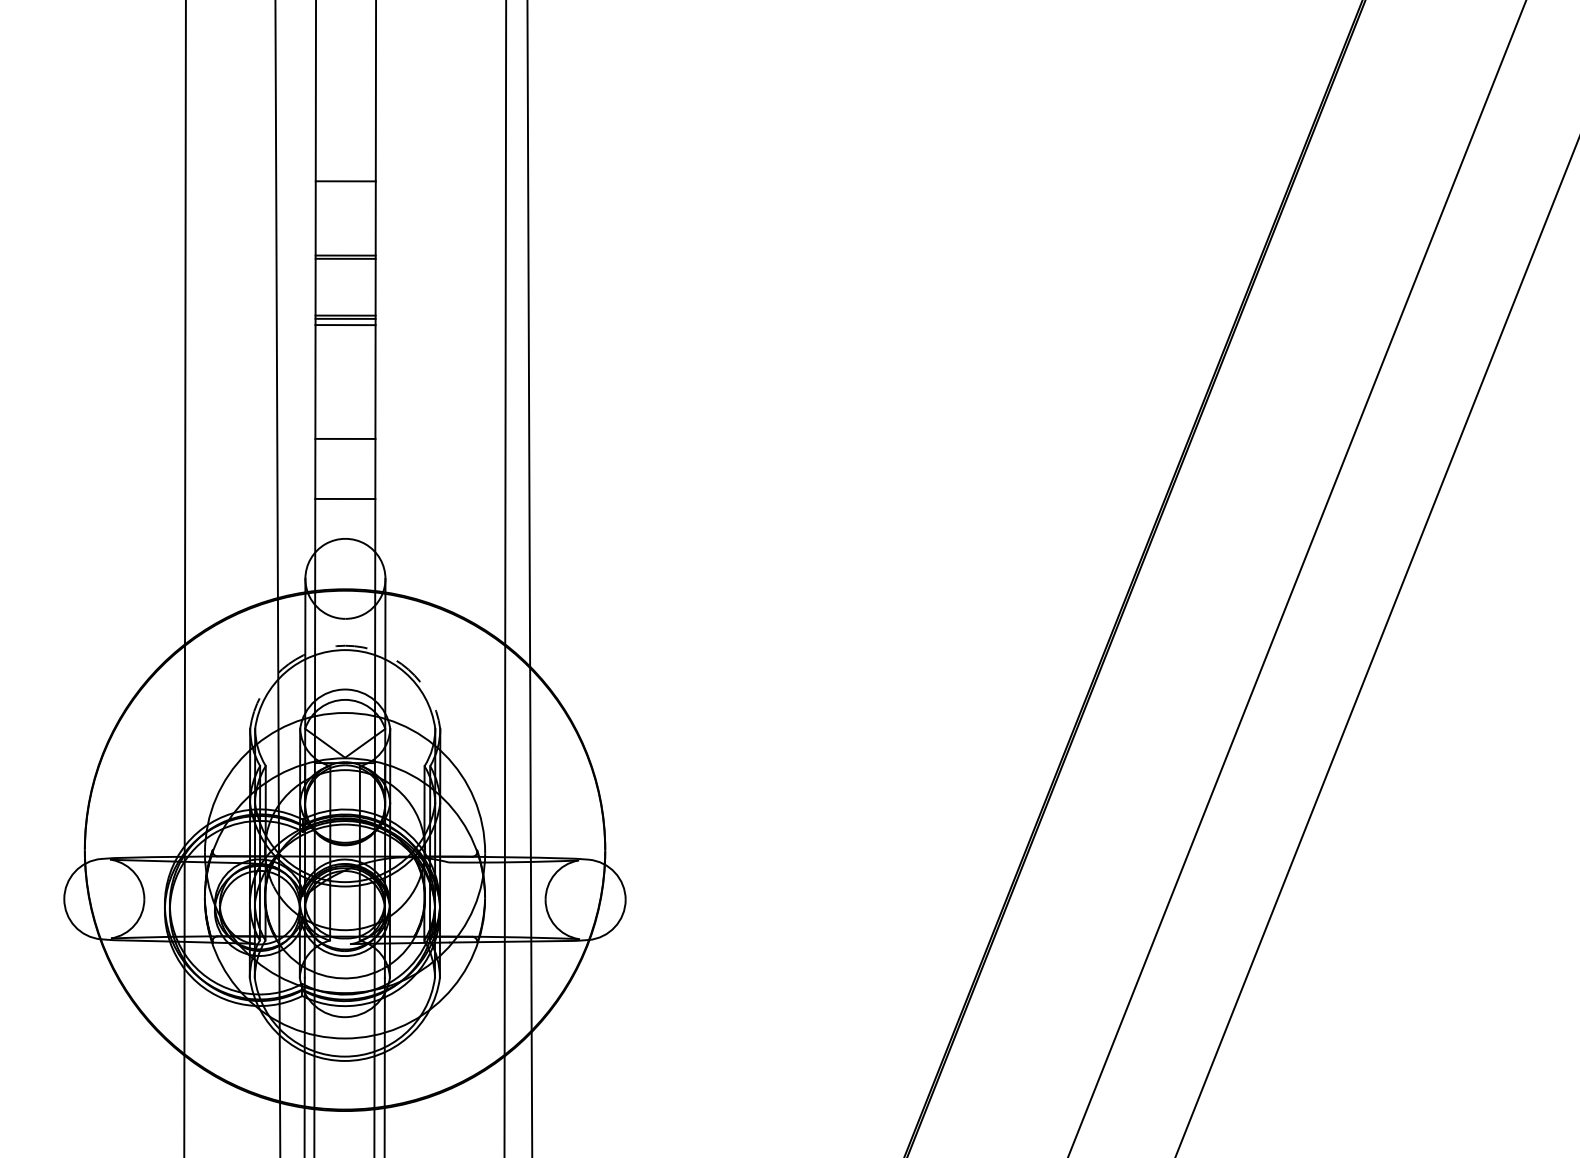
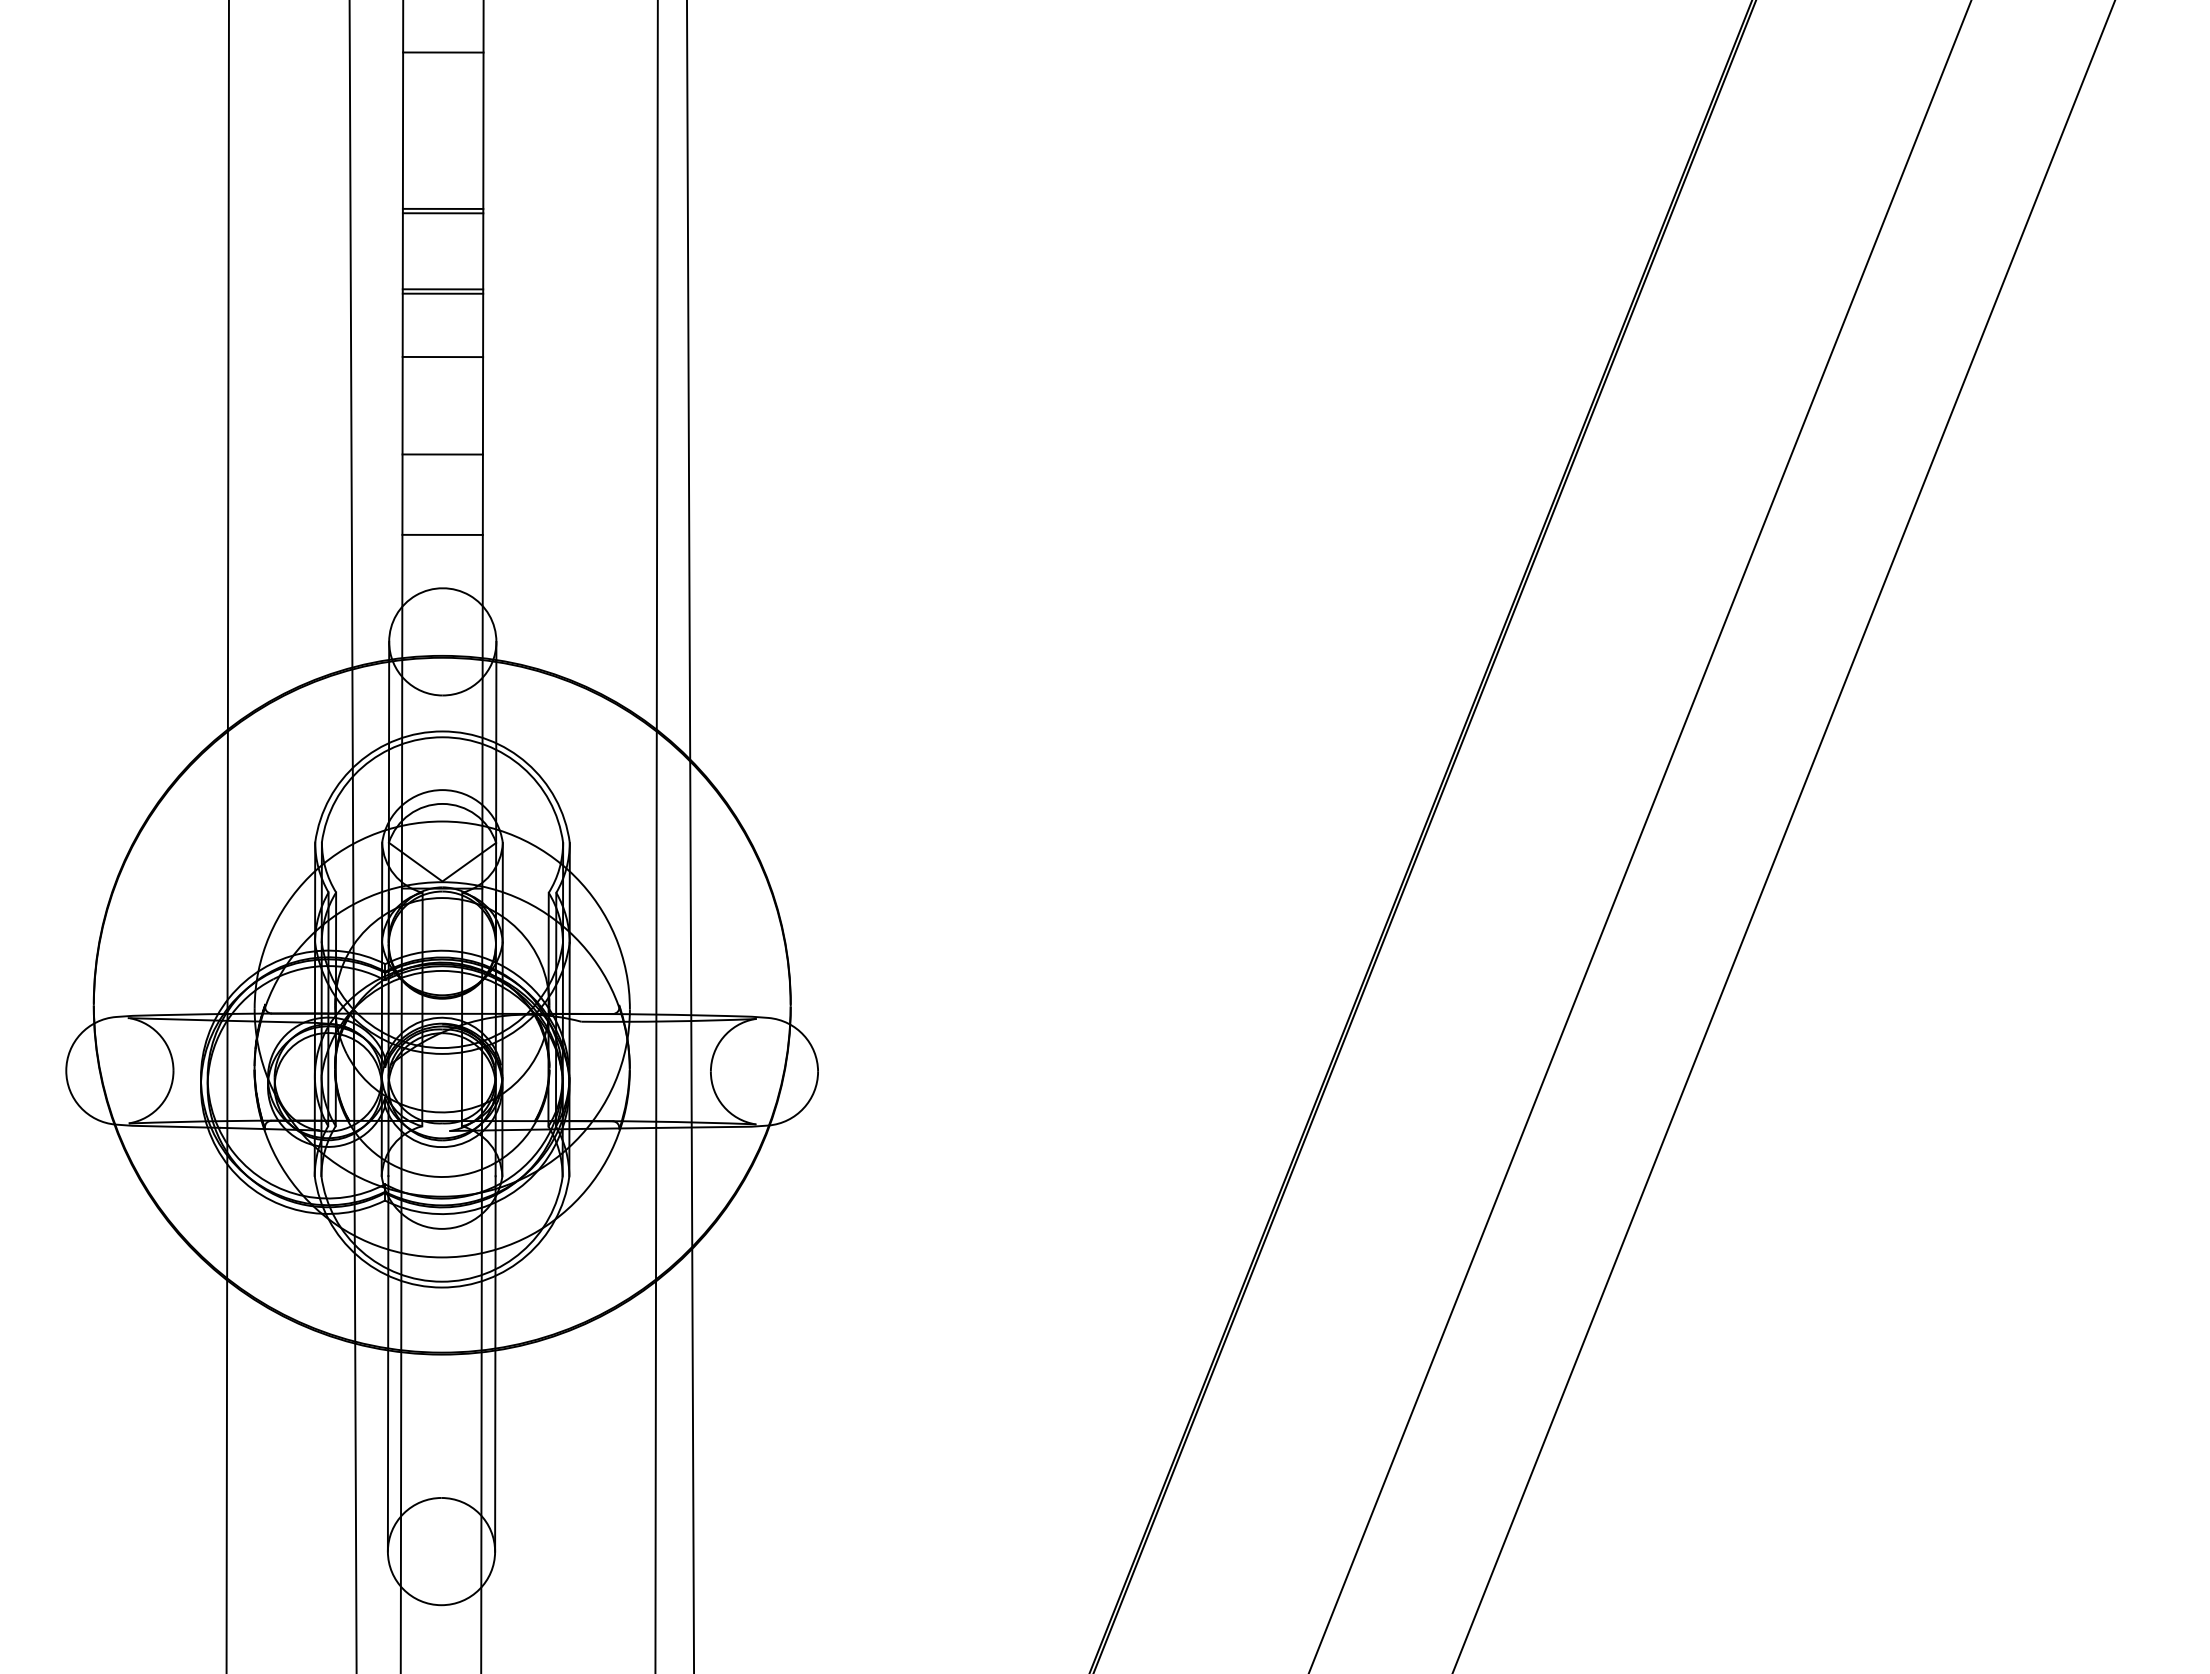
line: (345, 181) -> (443, 52), moved
line: (345, 324) -> (442, 356), moved
arc: (345, 645) -> (442, 731), dashed -> solid

